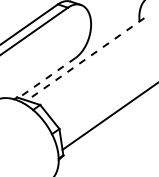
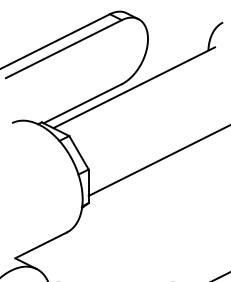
line: (85, 59) -> (133, 87), dashed -> solid
line: (46, 77) -> (82, 103), dashed -> solid

